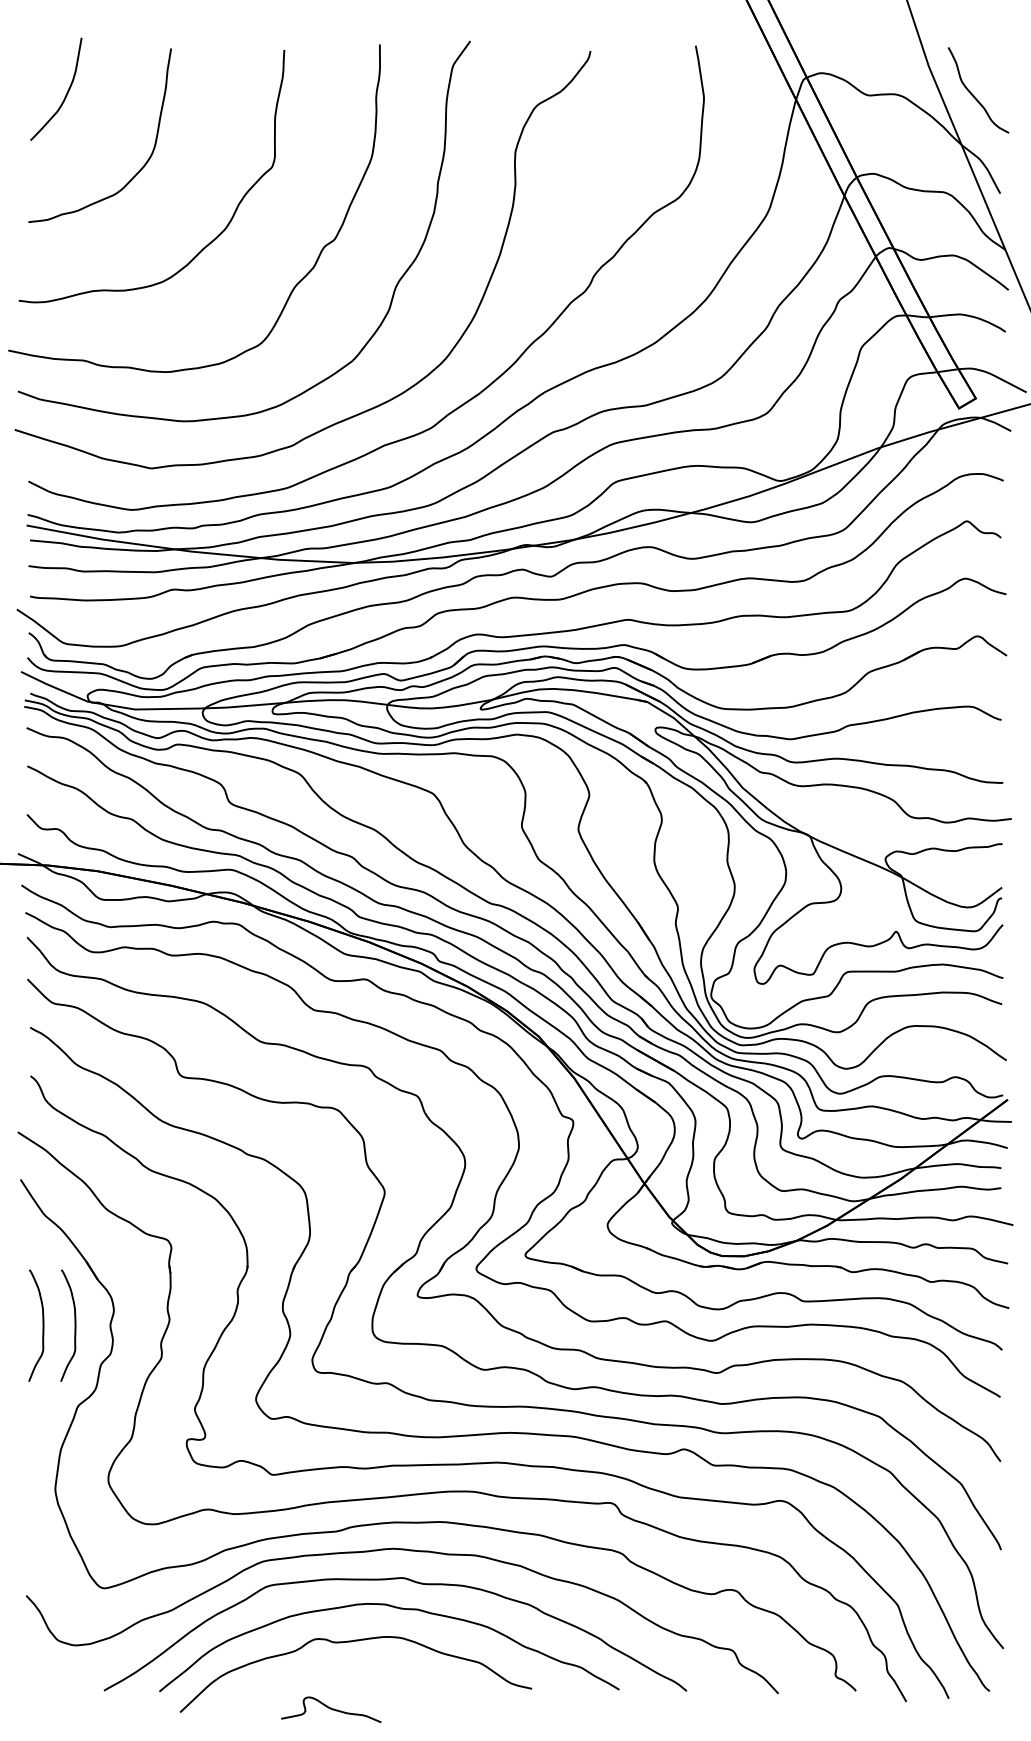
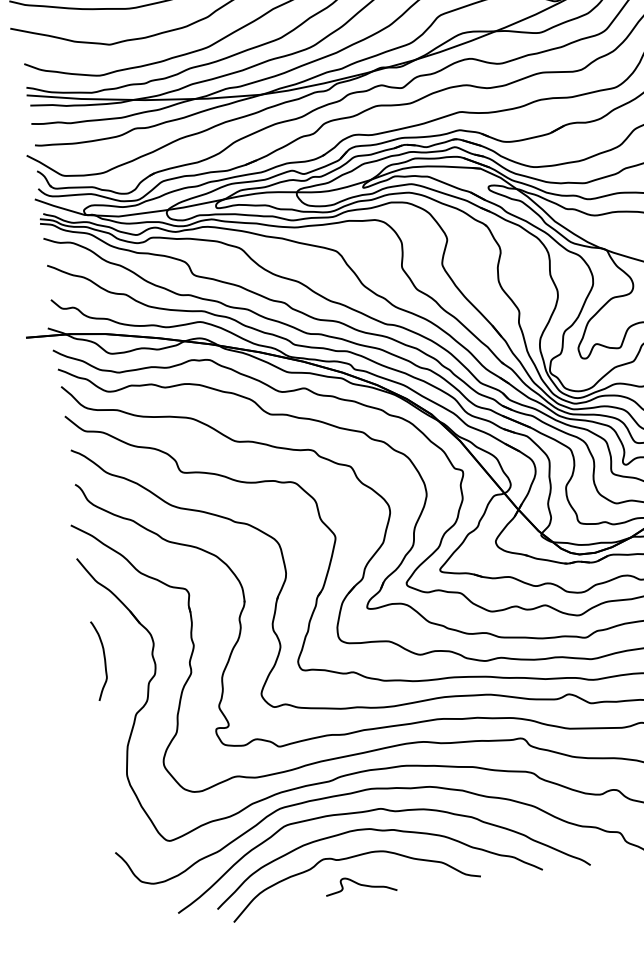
curve: (74, 1325) -> (127, 657), removed
curve: (331, 1709) -> (361, 885), moved

